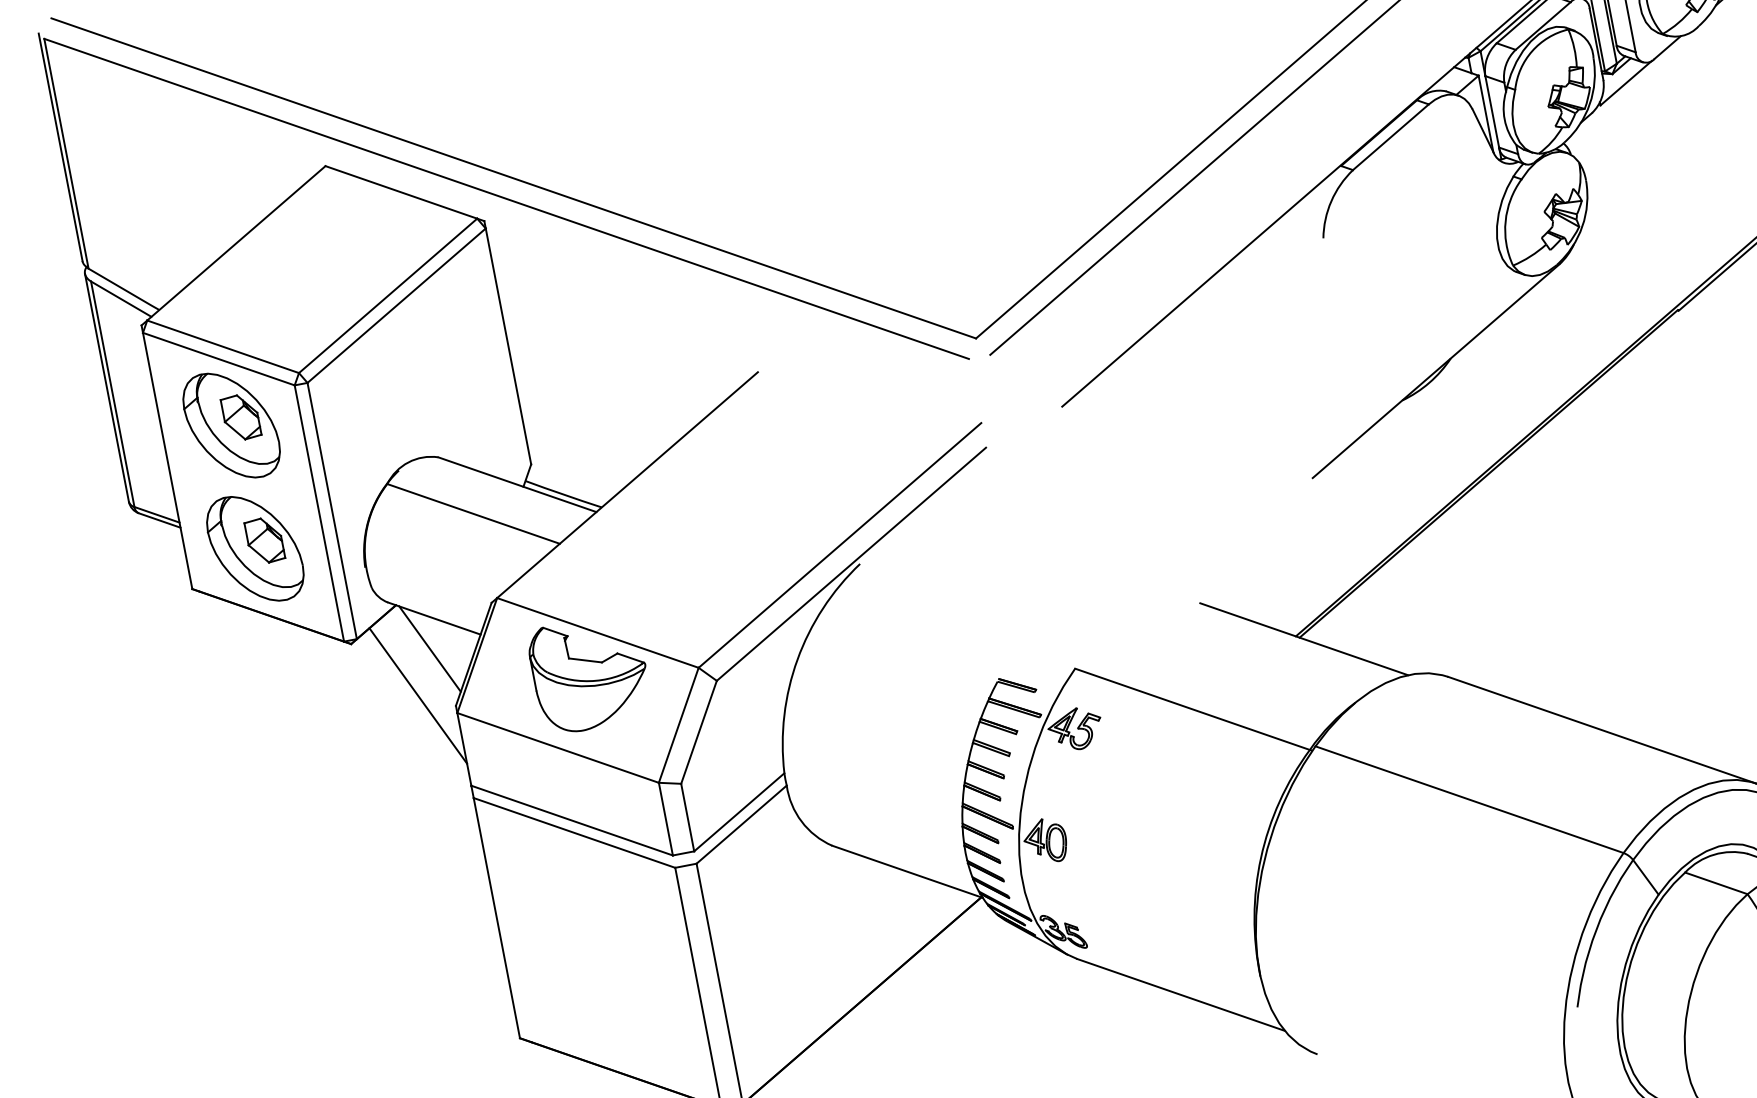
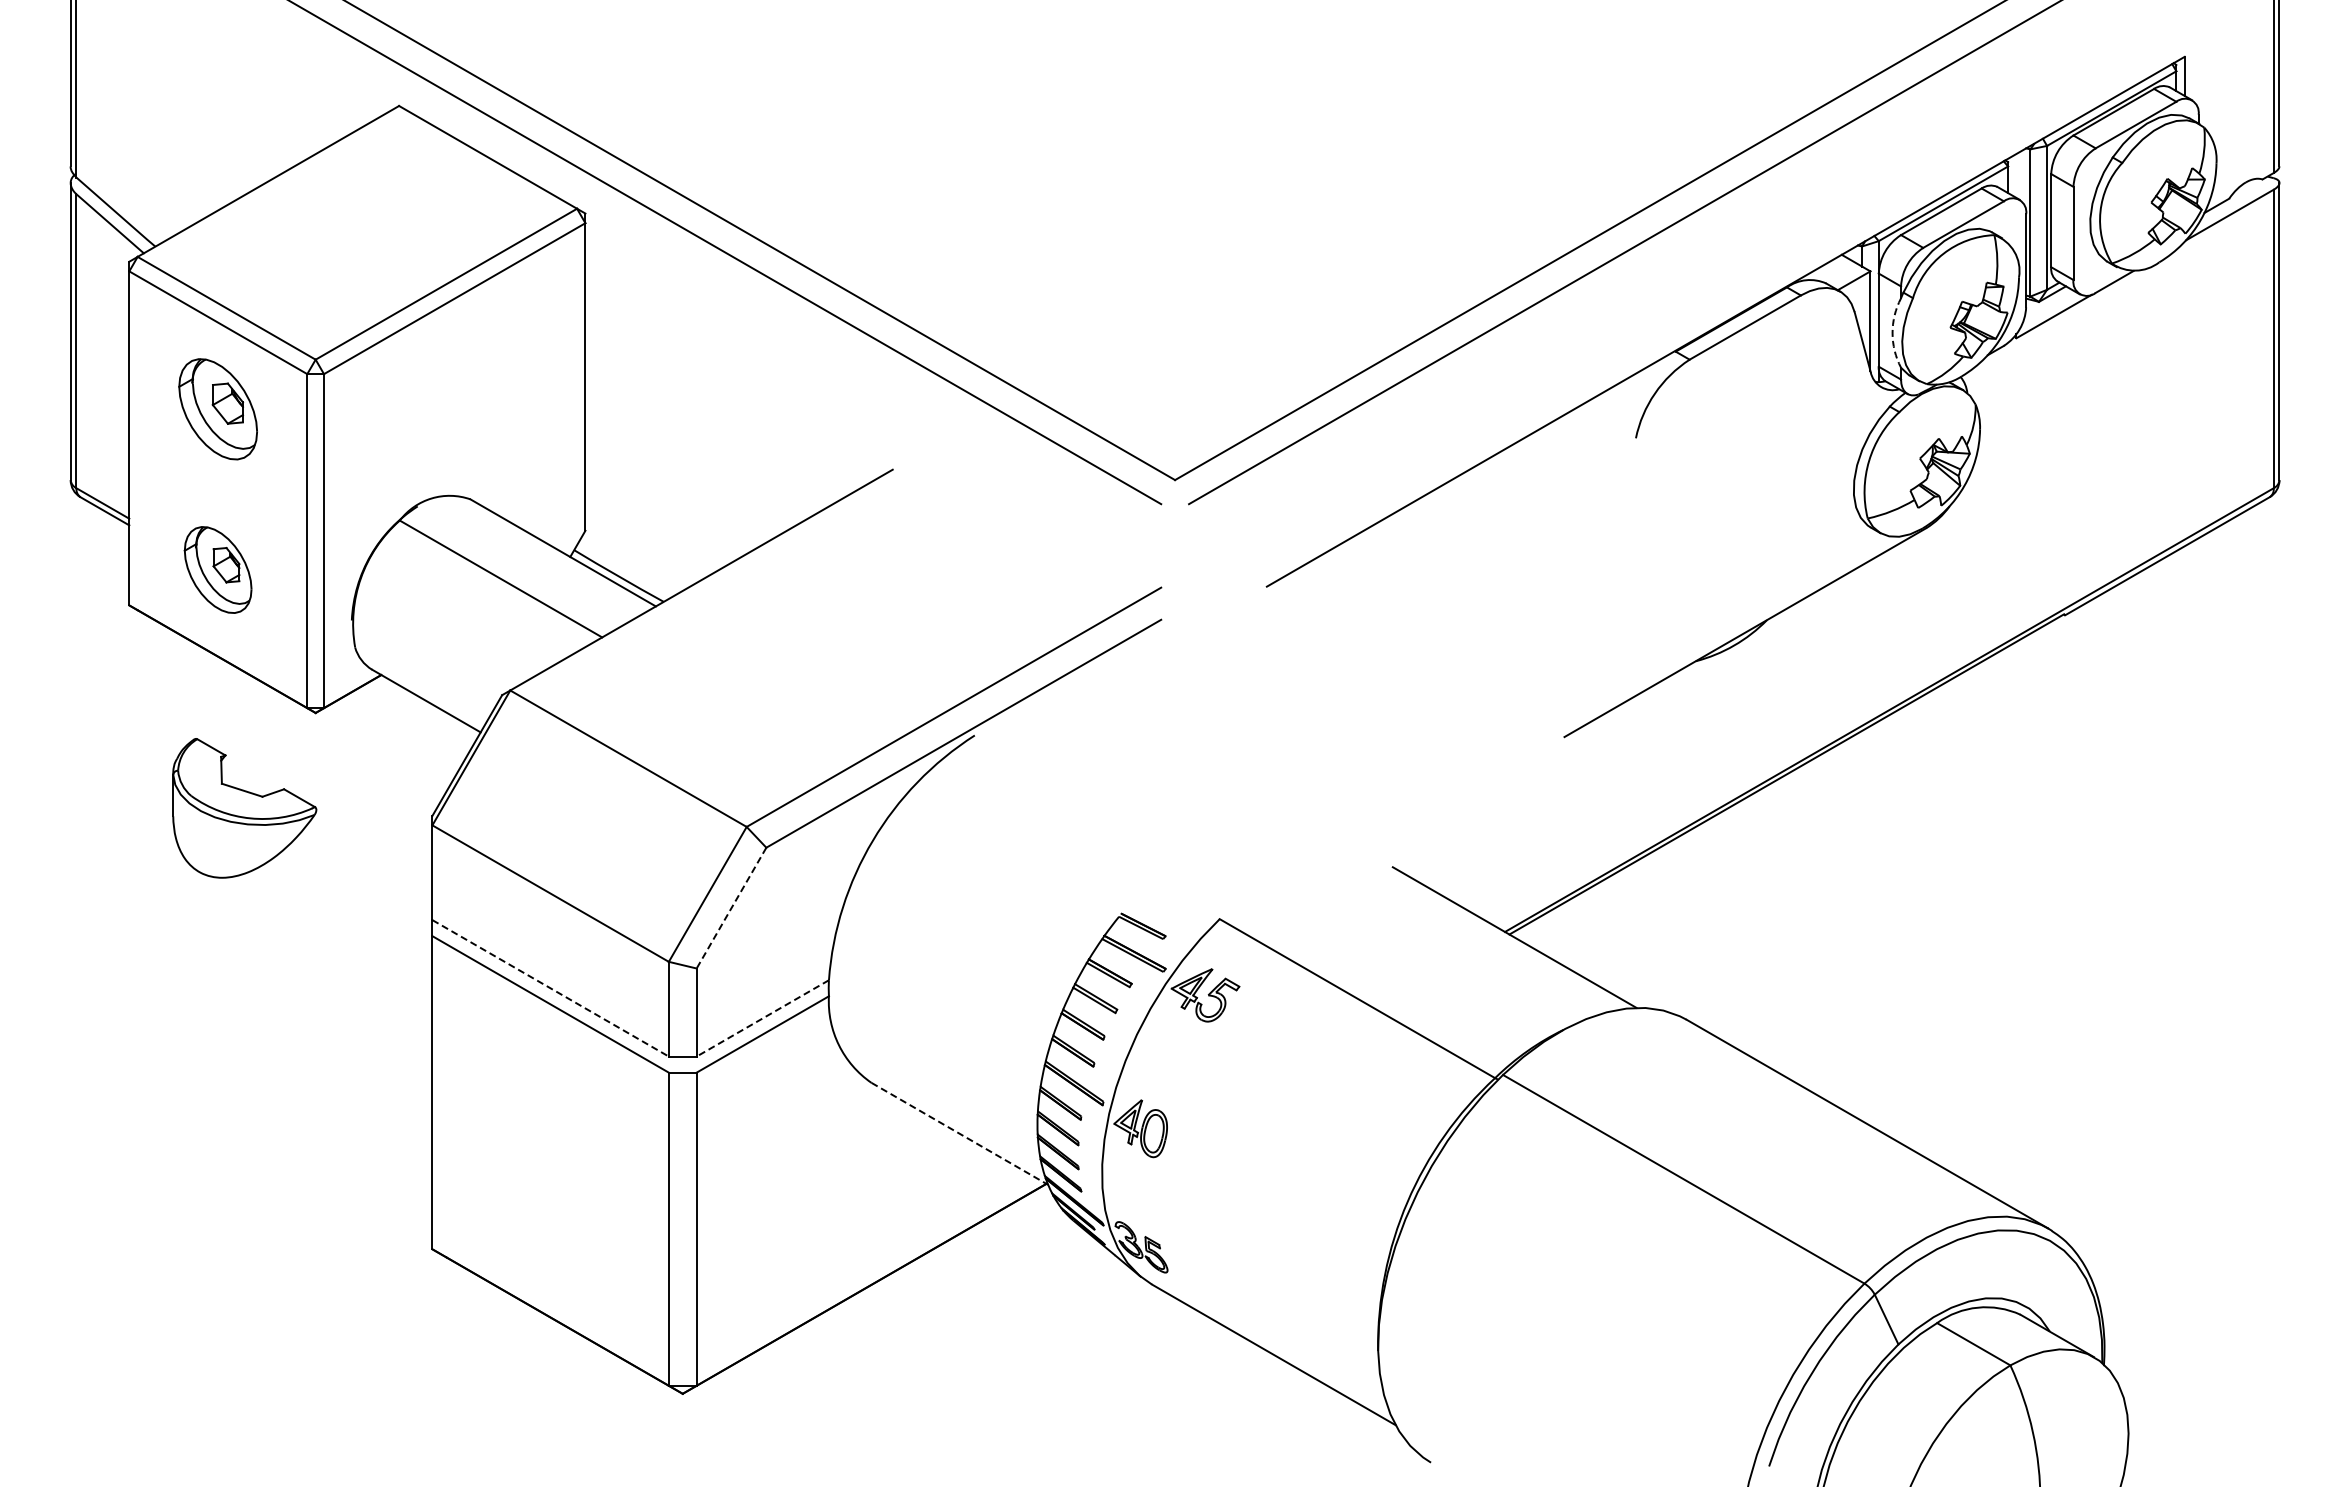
arc: (1504, 120) -> (1892, 333), solid -> dashed
part: (230, 425) -> (217, 408), size x0.7
part: (254, 548) -> (217, 569), size x0.6
line: (430, 649) -> (413, 738), removed
part: (589, 674) -> (244, 808), moved
line: (418, 696) -> (387, 794), removed
line: (699, 732) -> (731, 908), solid -> dashed
line: (739, 812) -> (762, 1018), solid -> dashed
line: (572, 820) -> (551, 988), solid -> dashed
line: (907, 871) -> (959, 1133), solid -> dashed

